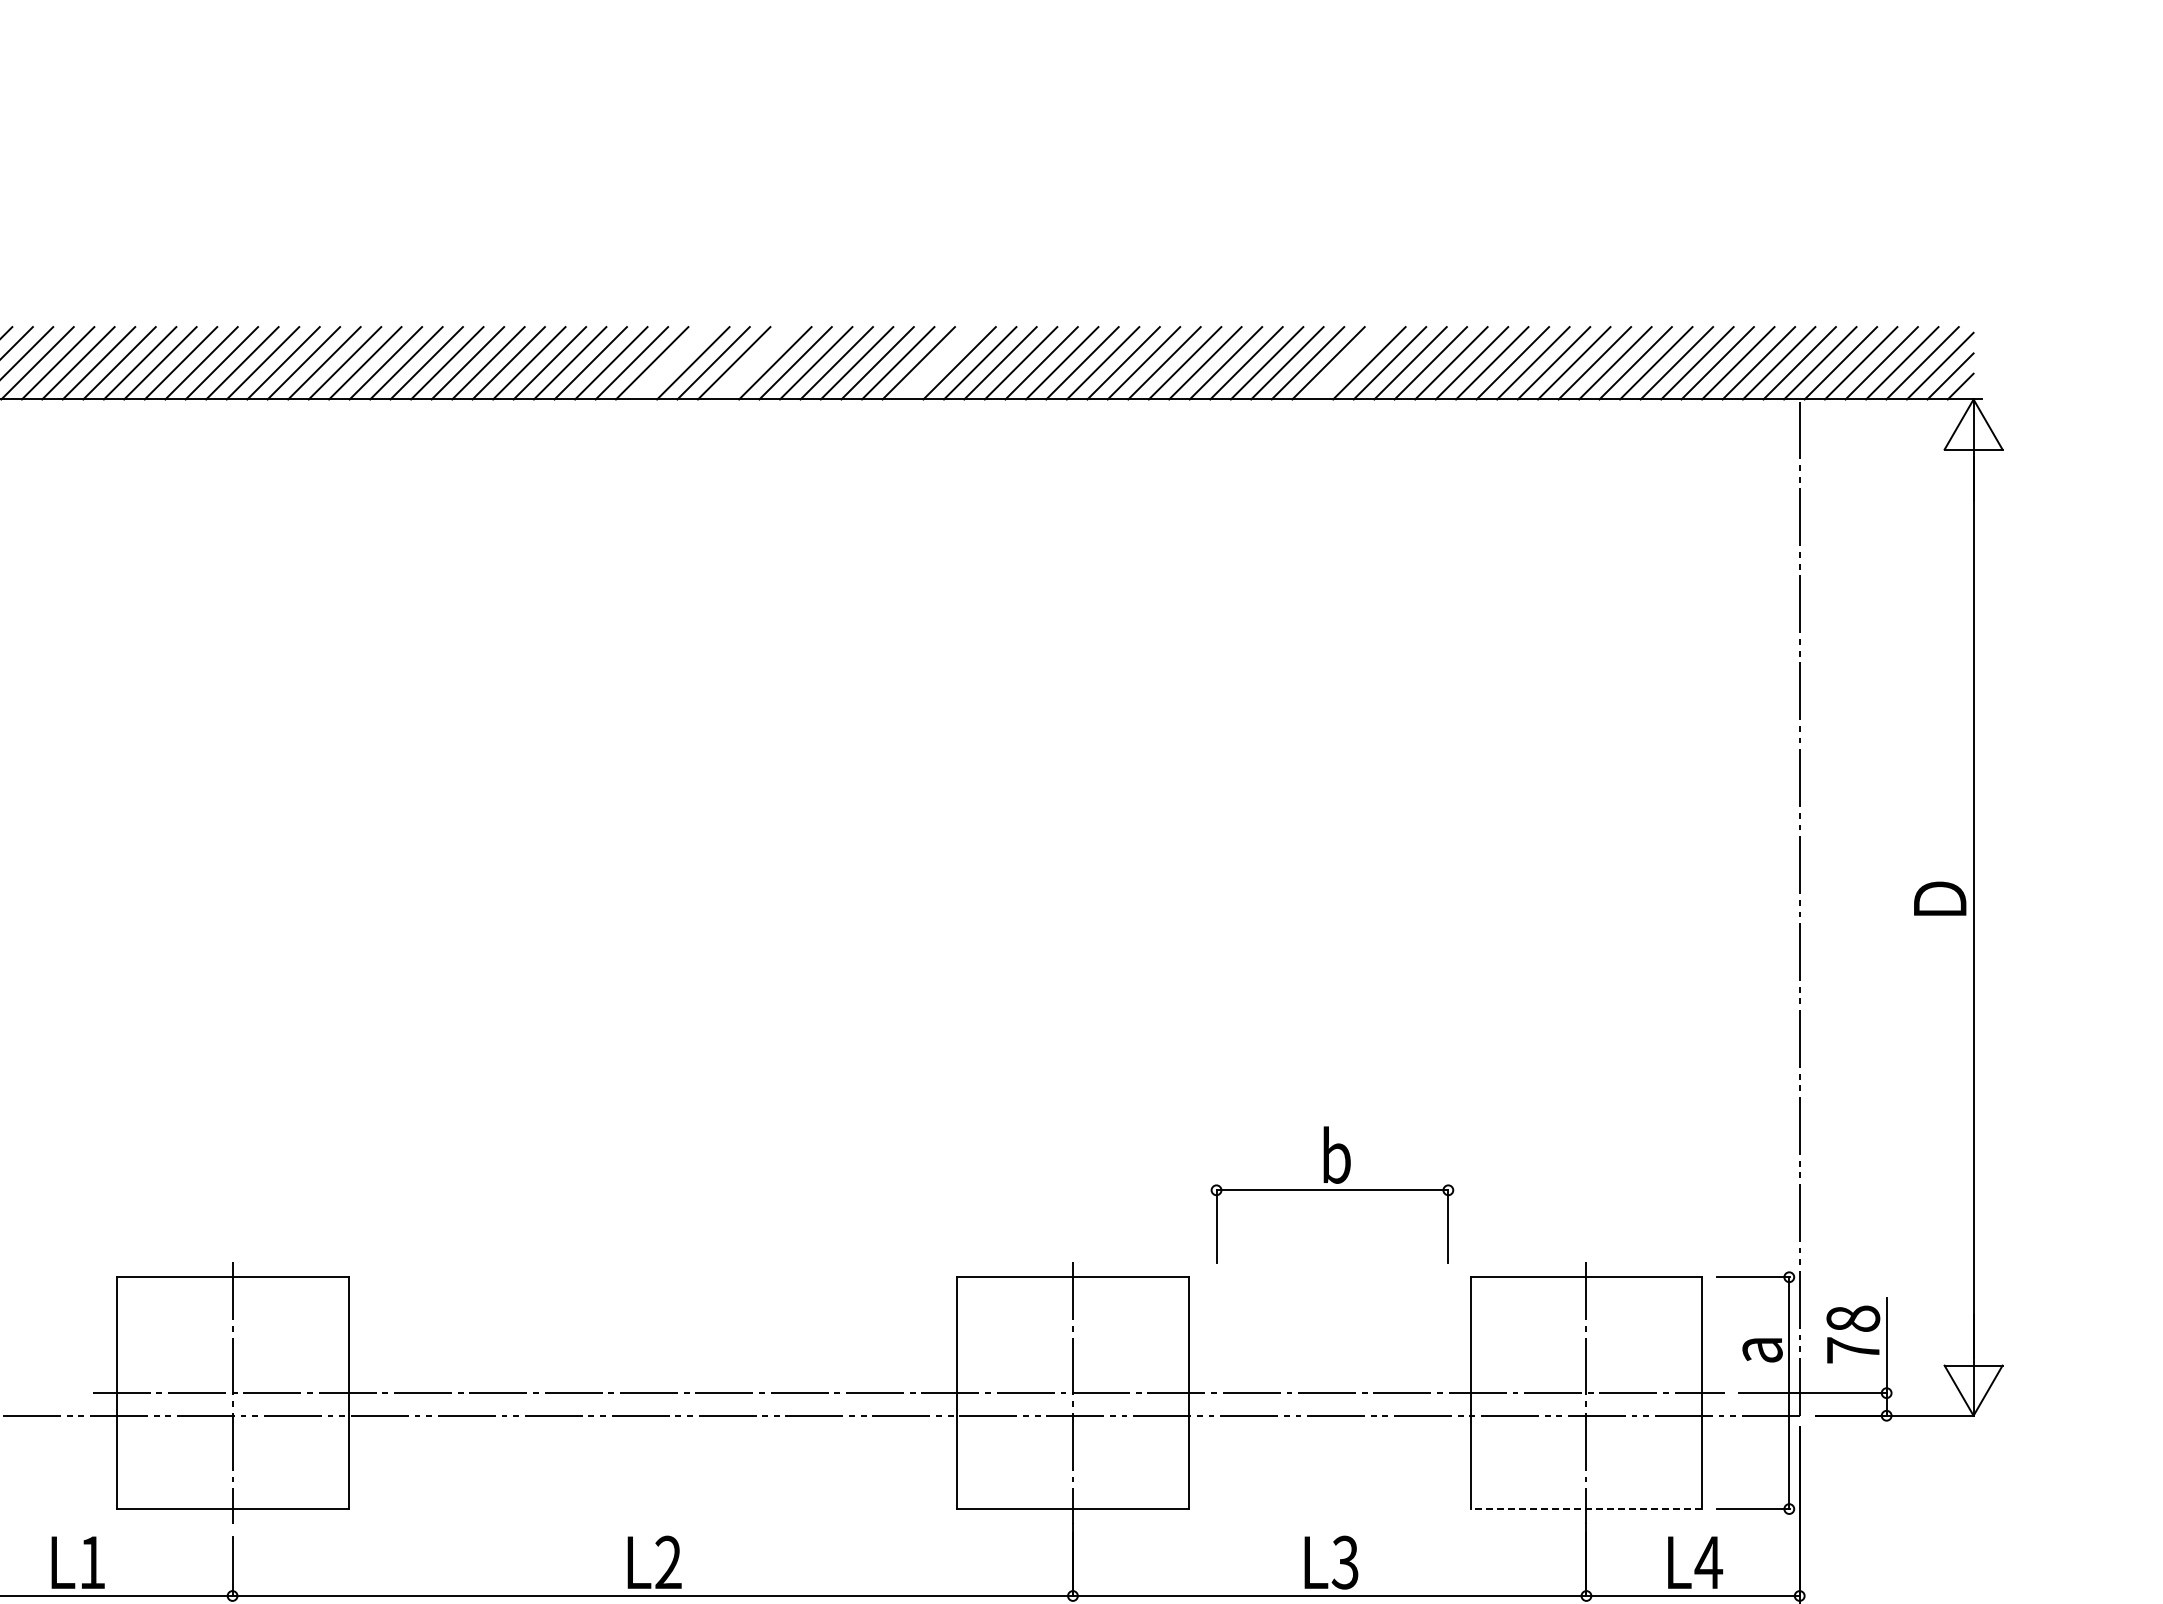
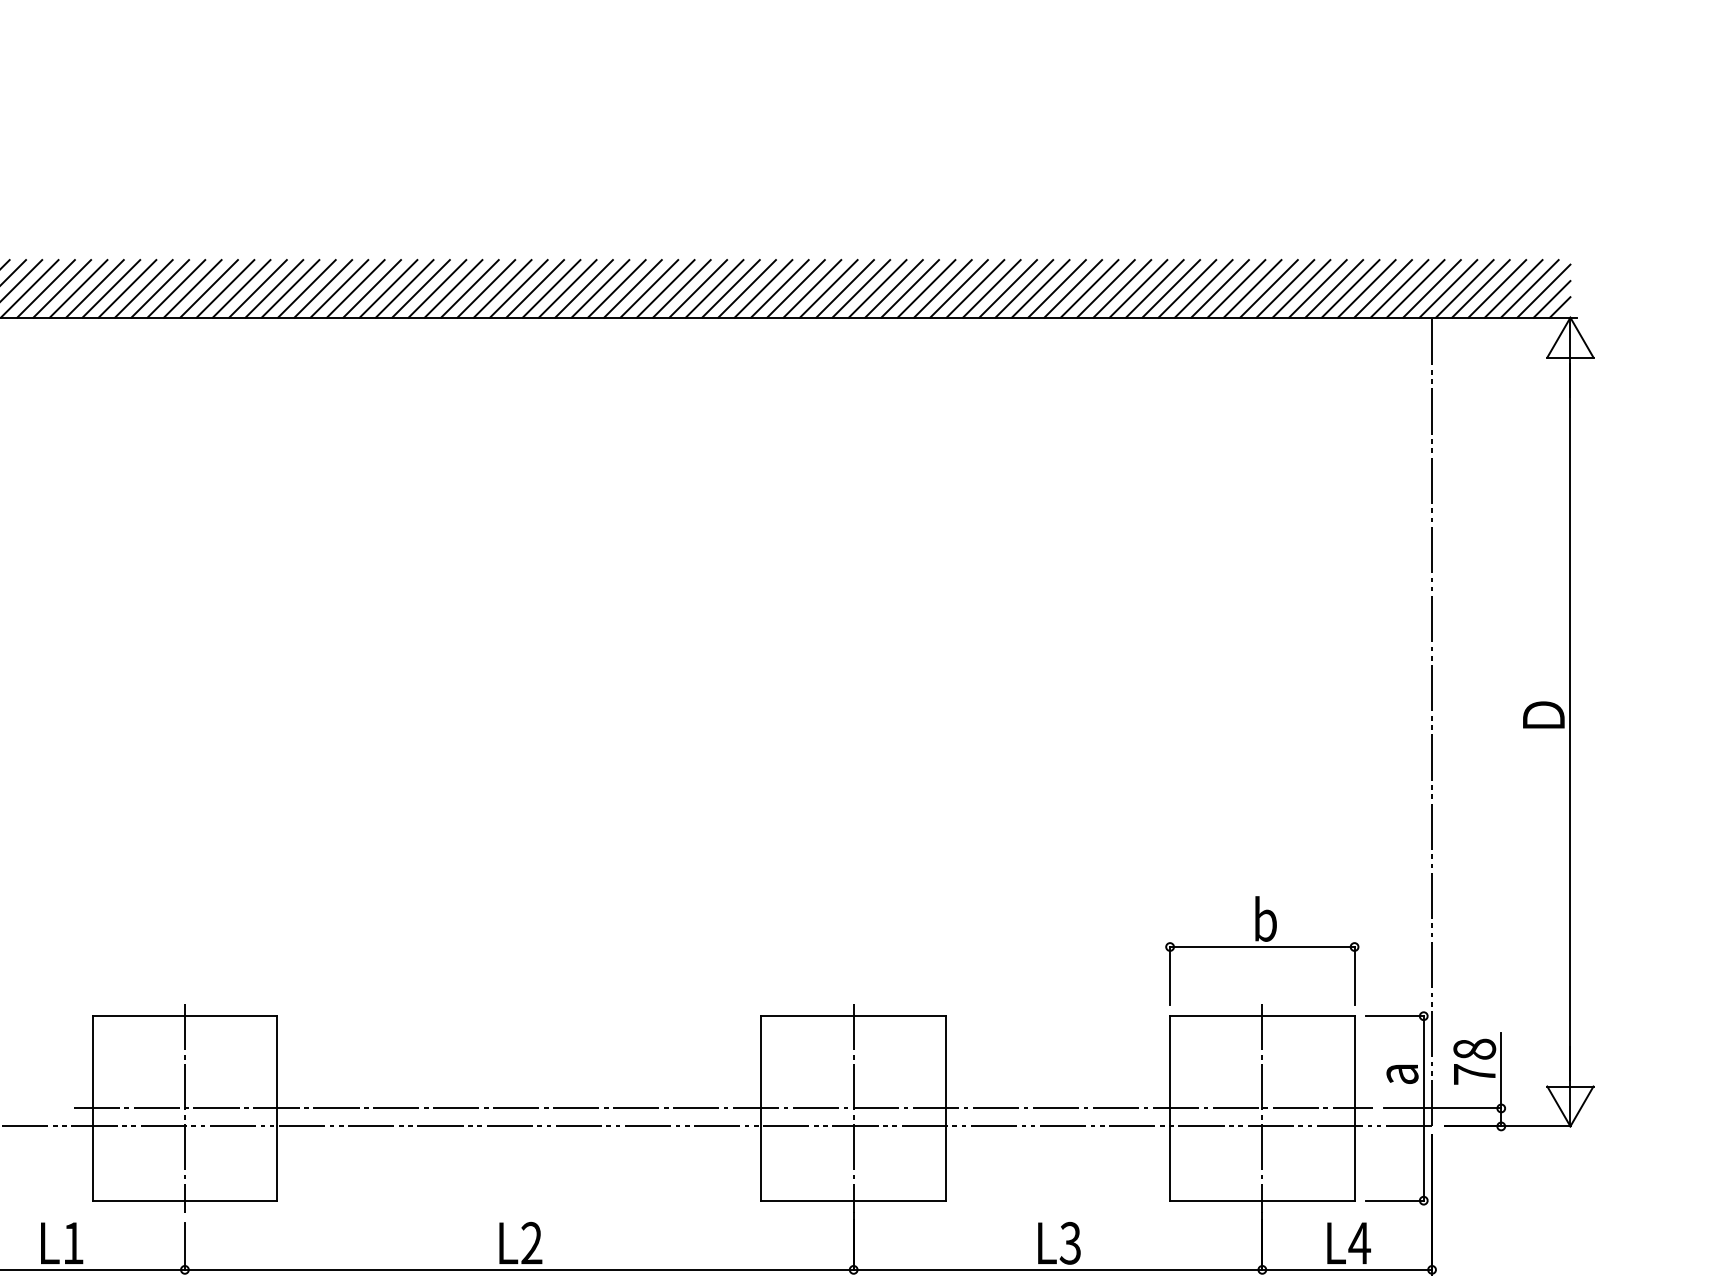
line: (672, 363) -> (535, 289), added
line: (754, 363) -> (600, 289), added
line: (938, 363) -> (746, 289), added
line: (1348, 363) -> (1072, 289), added
part: (1332, 1194) -> (1262, 950), moved
line: (1586, 1509) -> (1262, 1201), dashed -> solid

